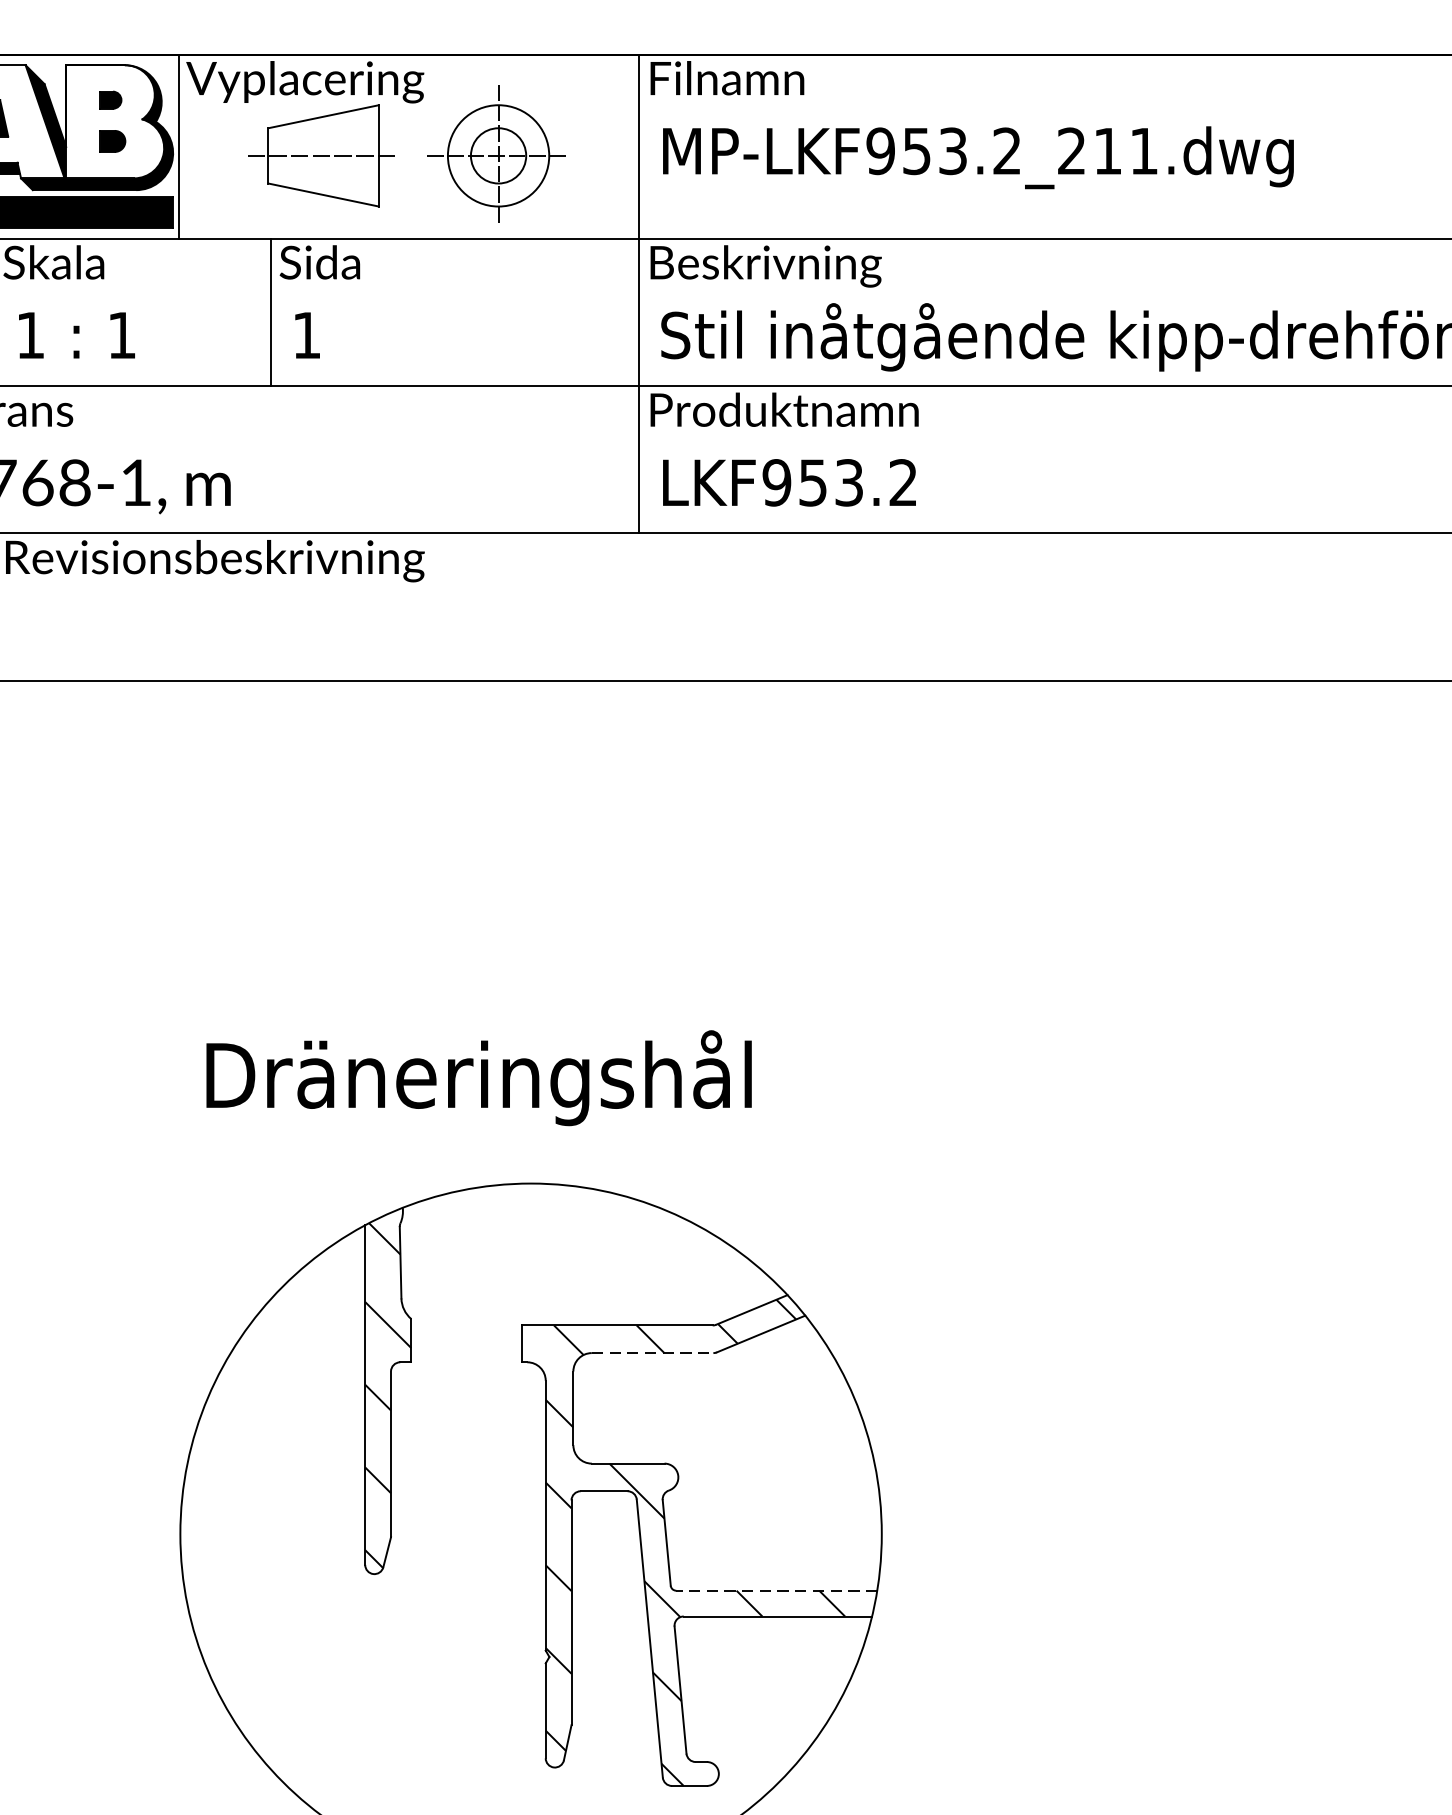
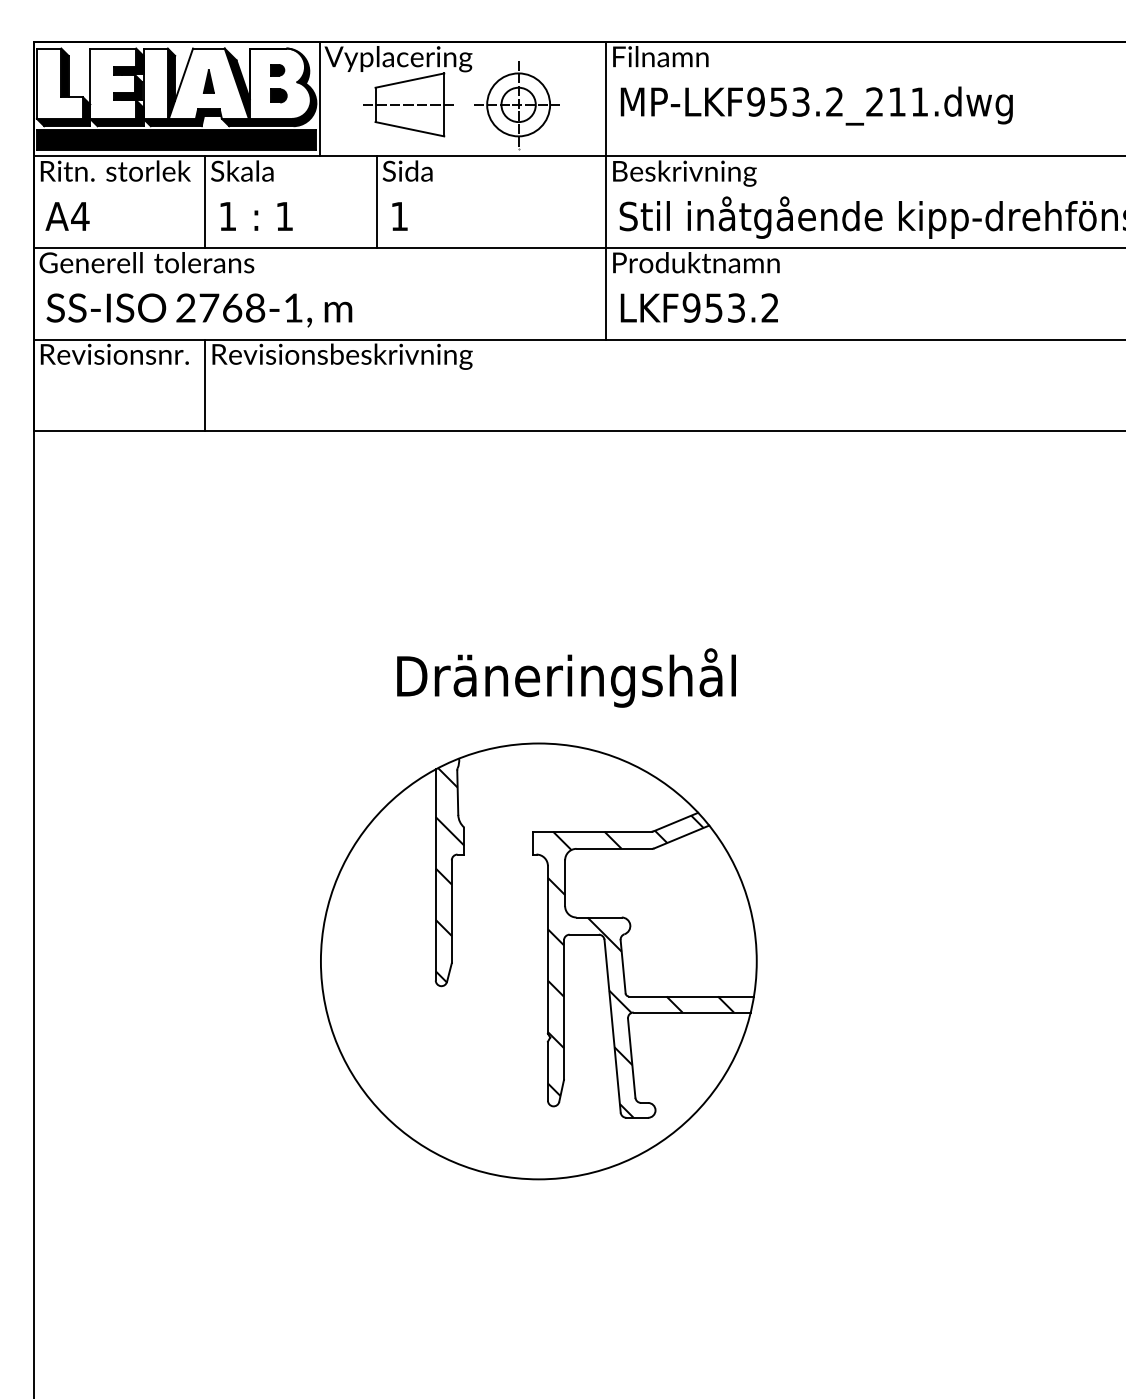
text: (479, 1077) -> (566, 677), moved
line: (652, 1352) -> (614, 848), dashed -> solid
line: (775, 1590) -> (690, 996), dashed -> solid

